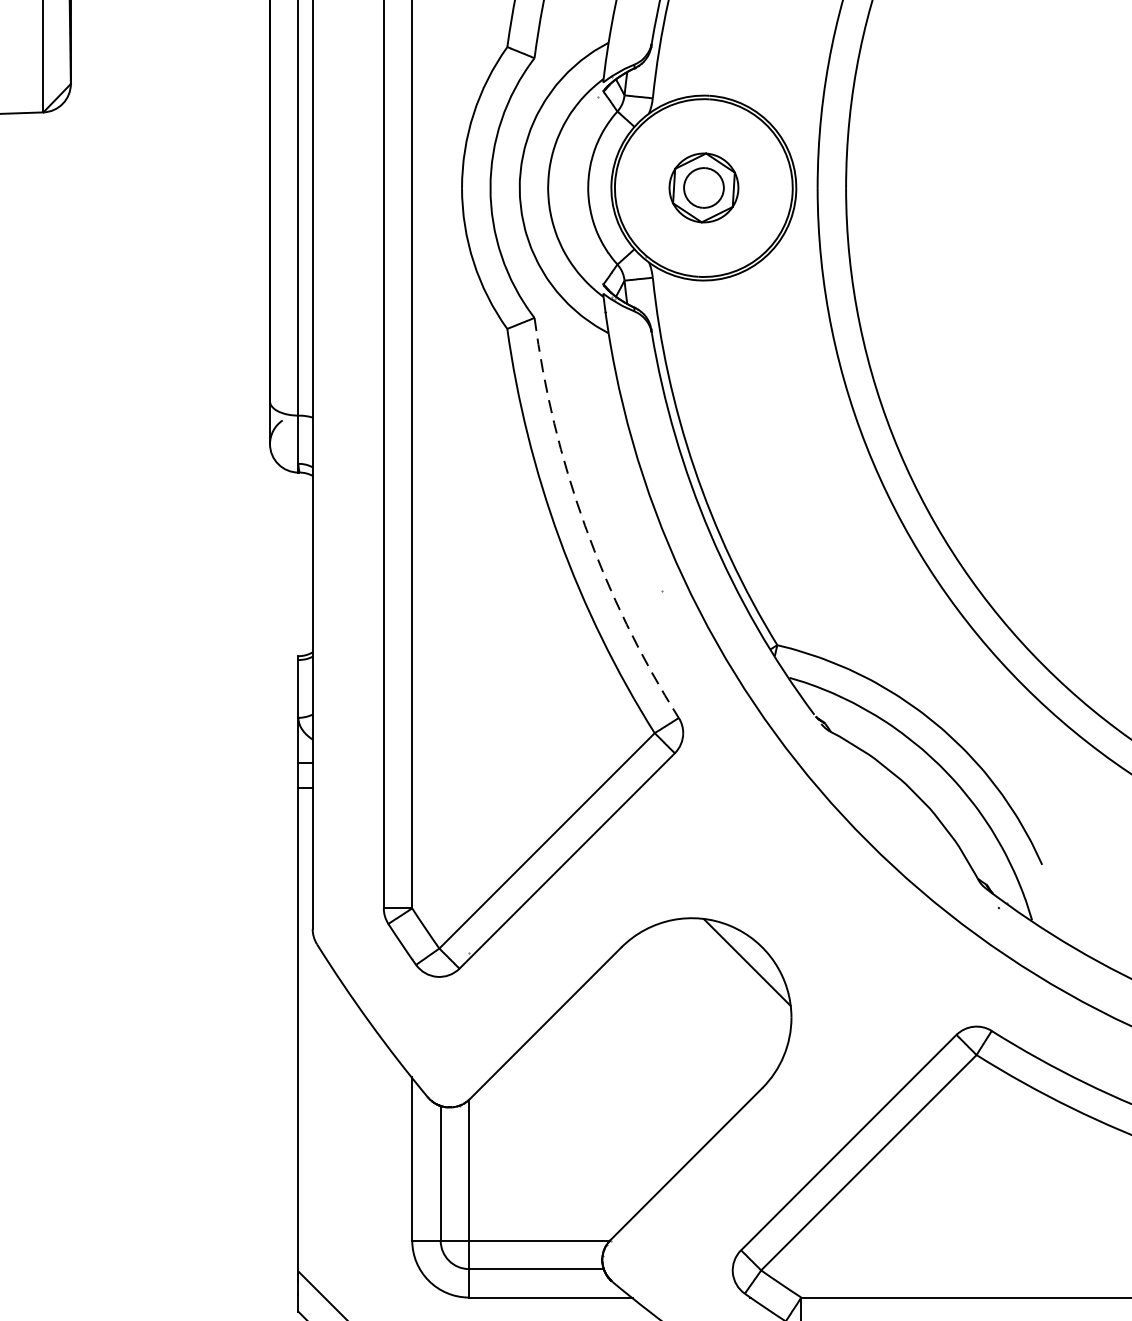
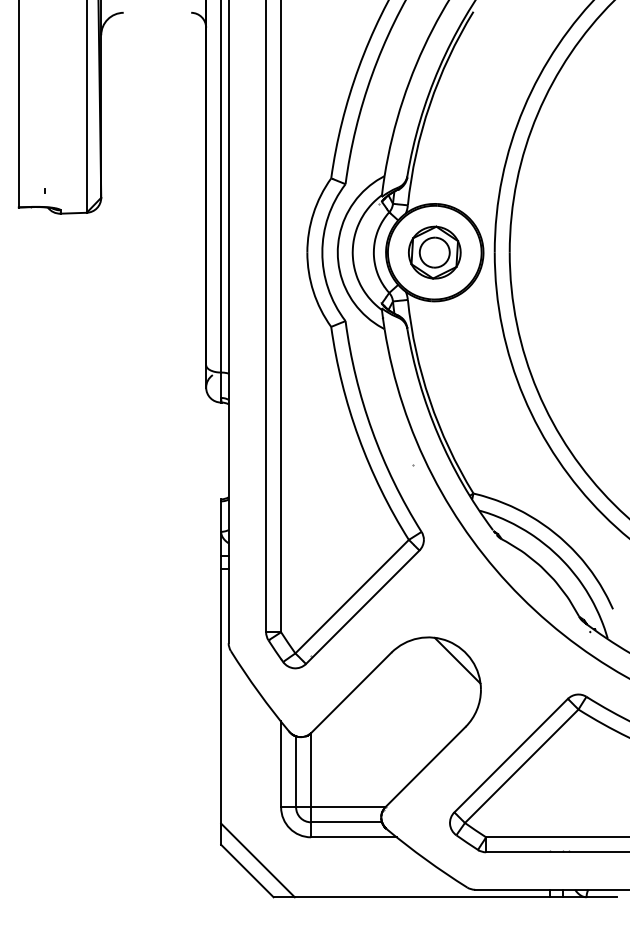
part: (703, 187) -> (434, 252), size x1.43
arc: (585, 525) -> (372, 430), dashed -> solid

